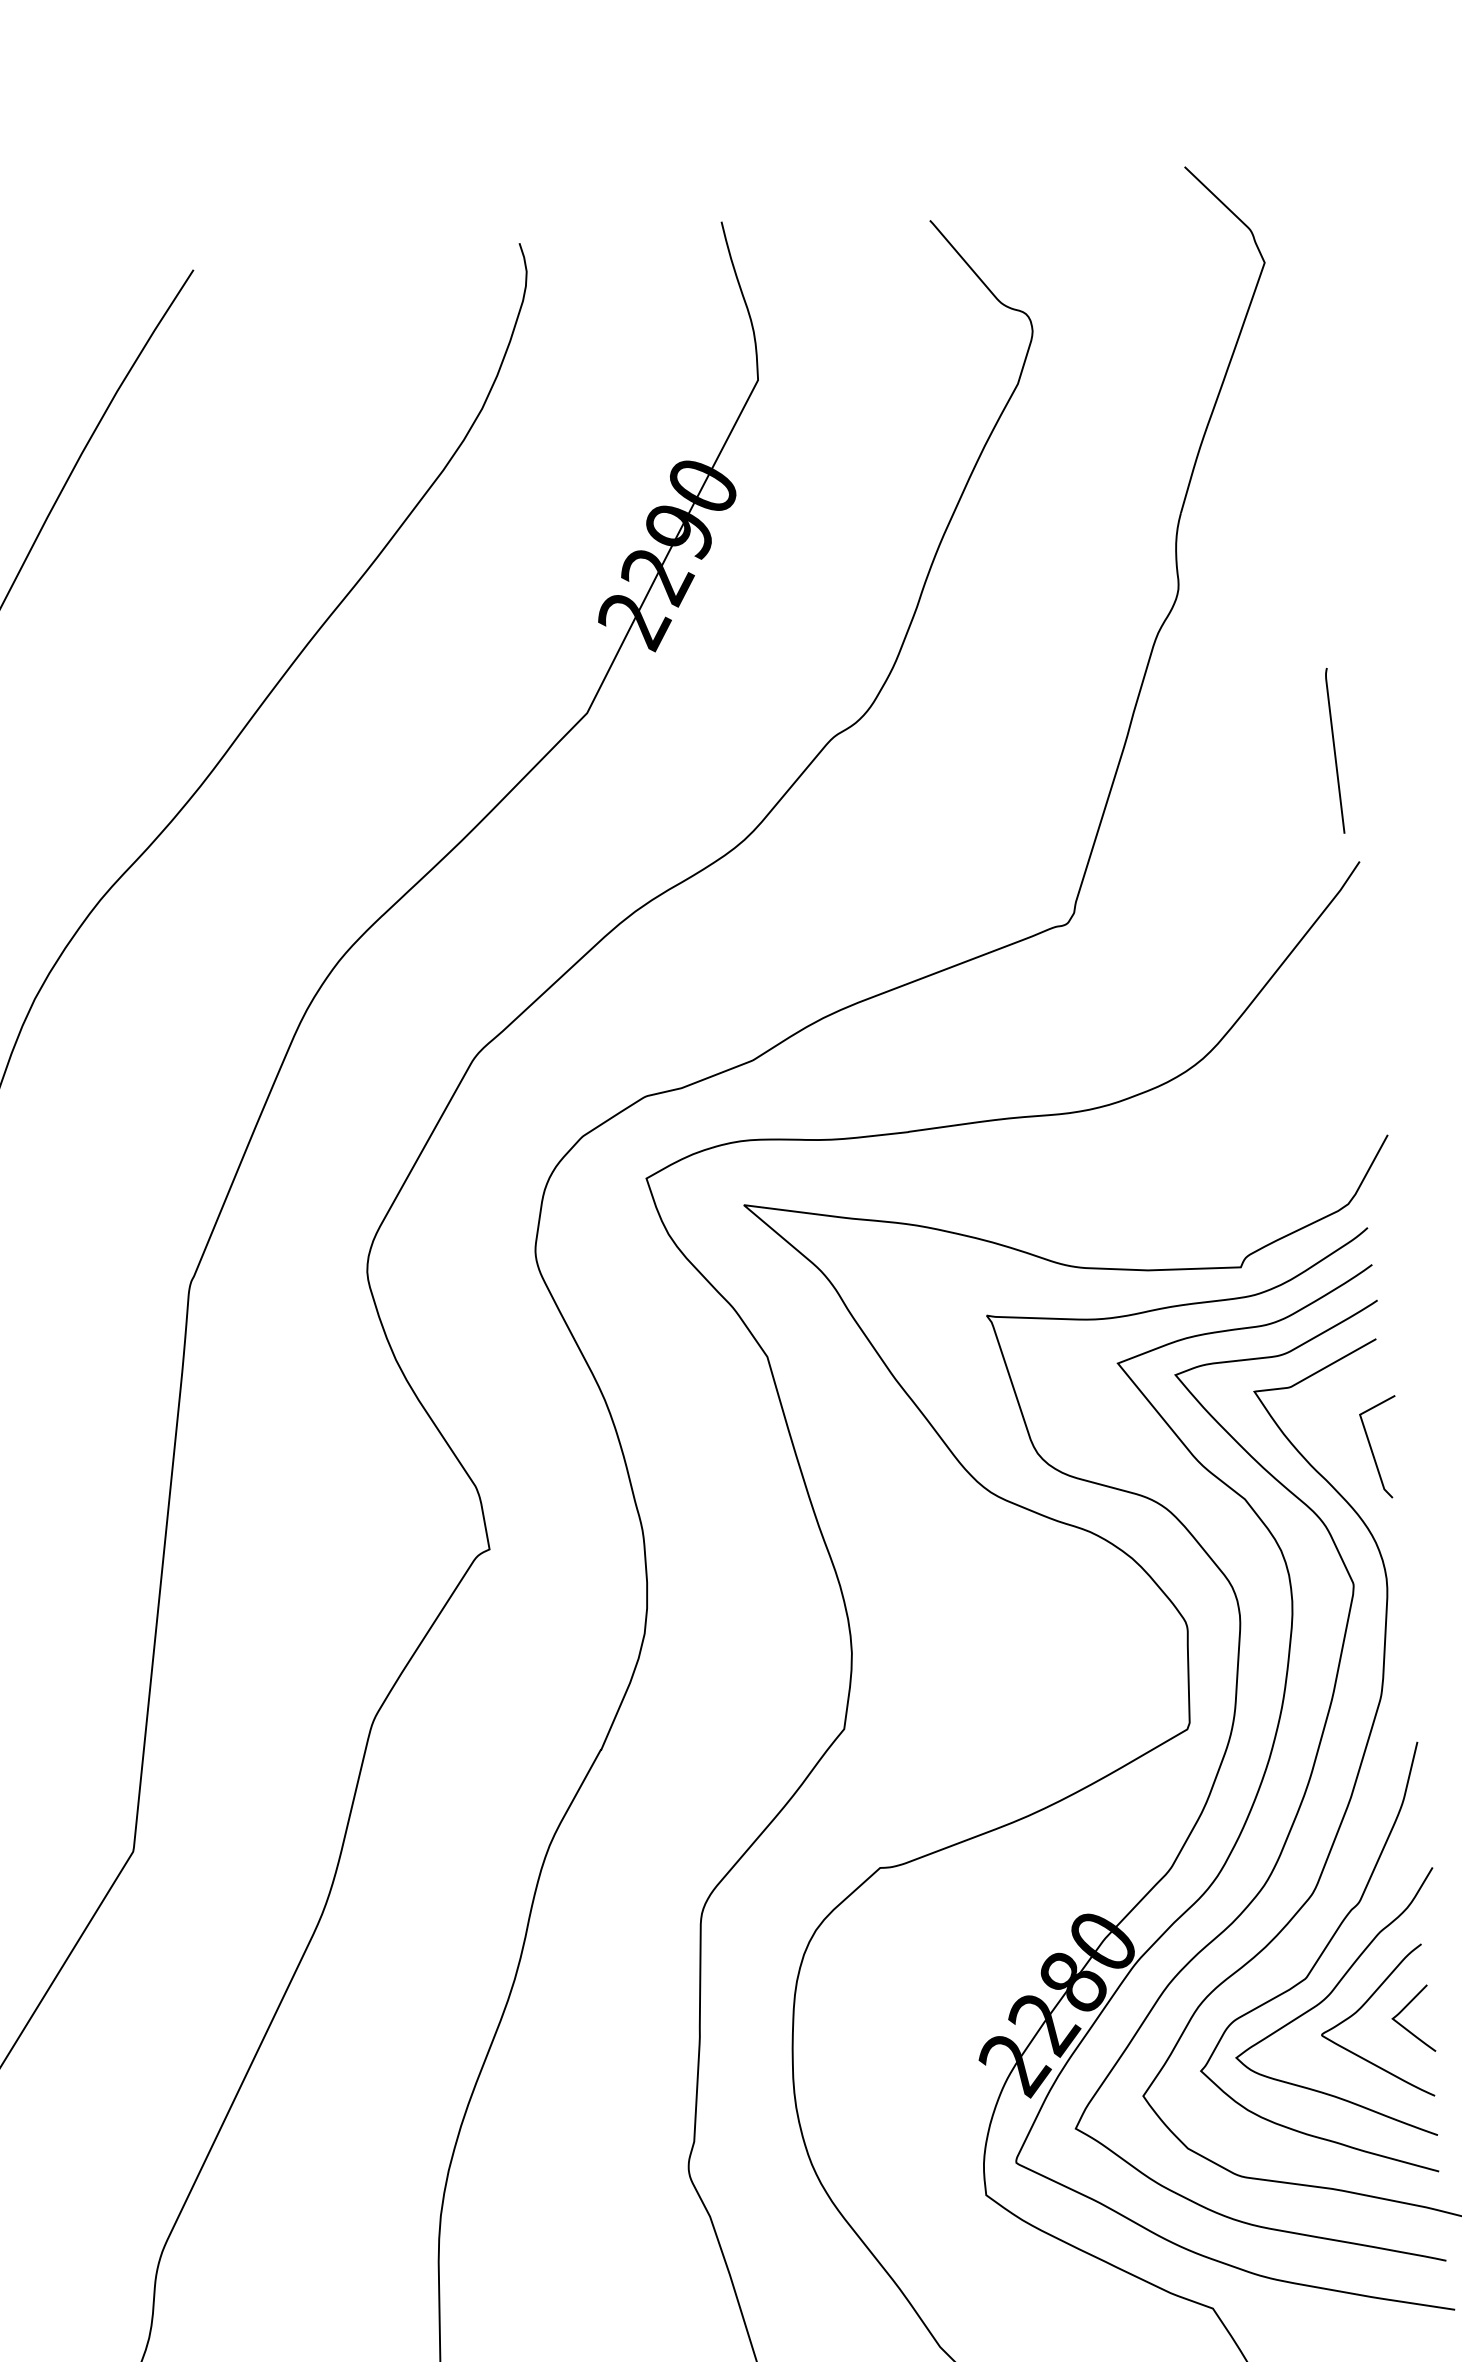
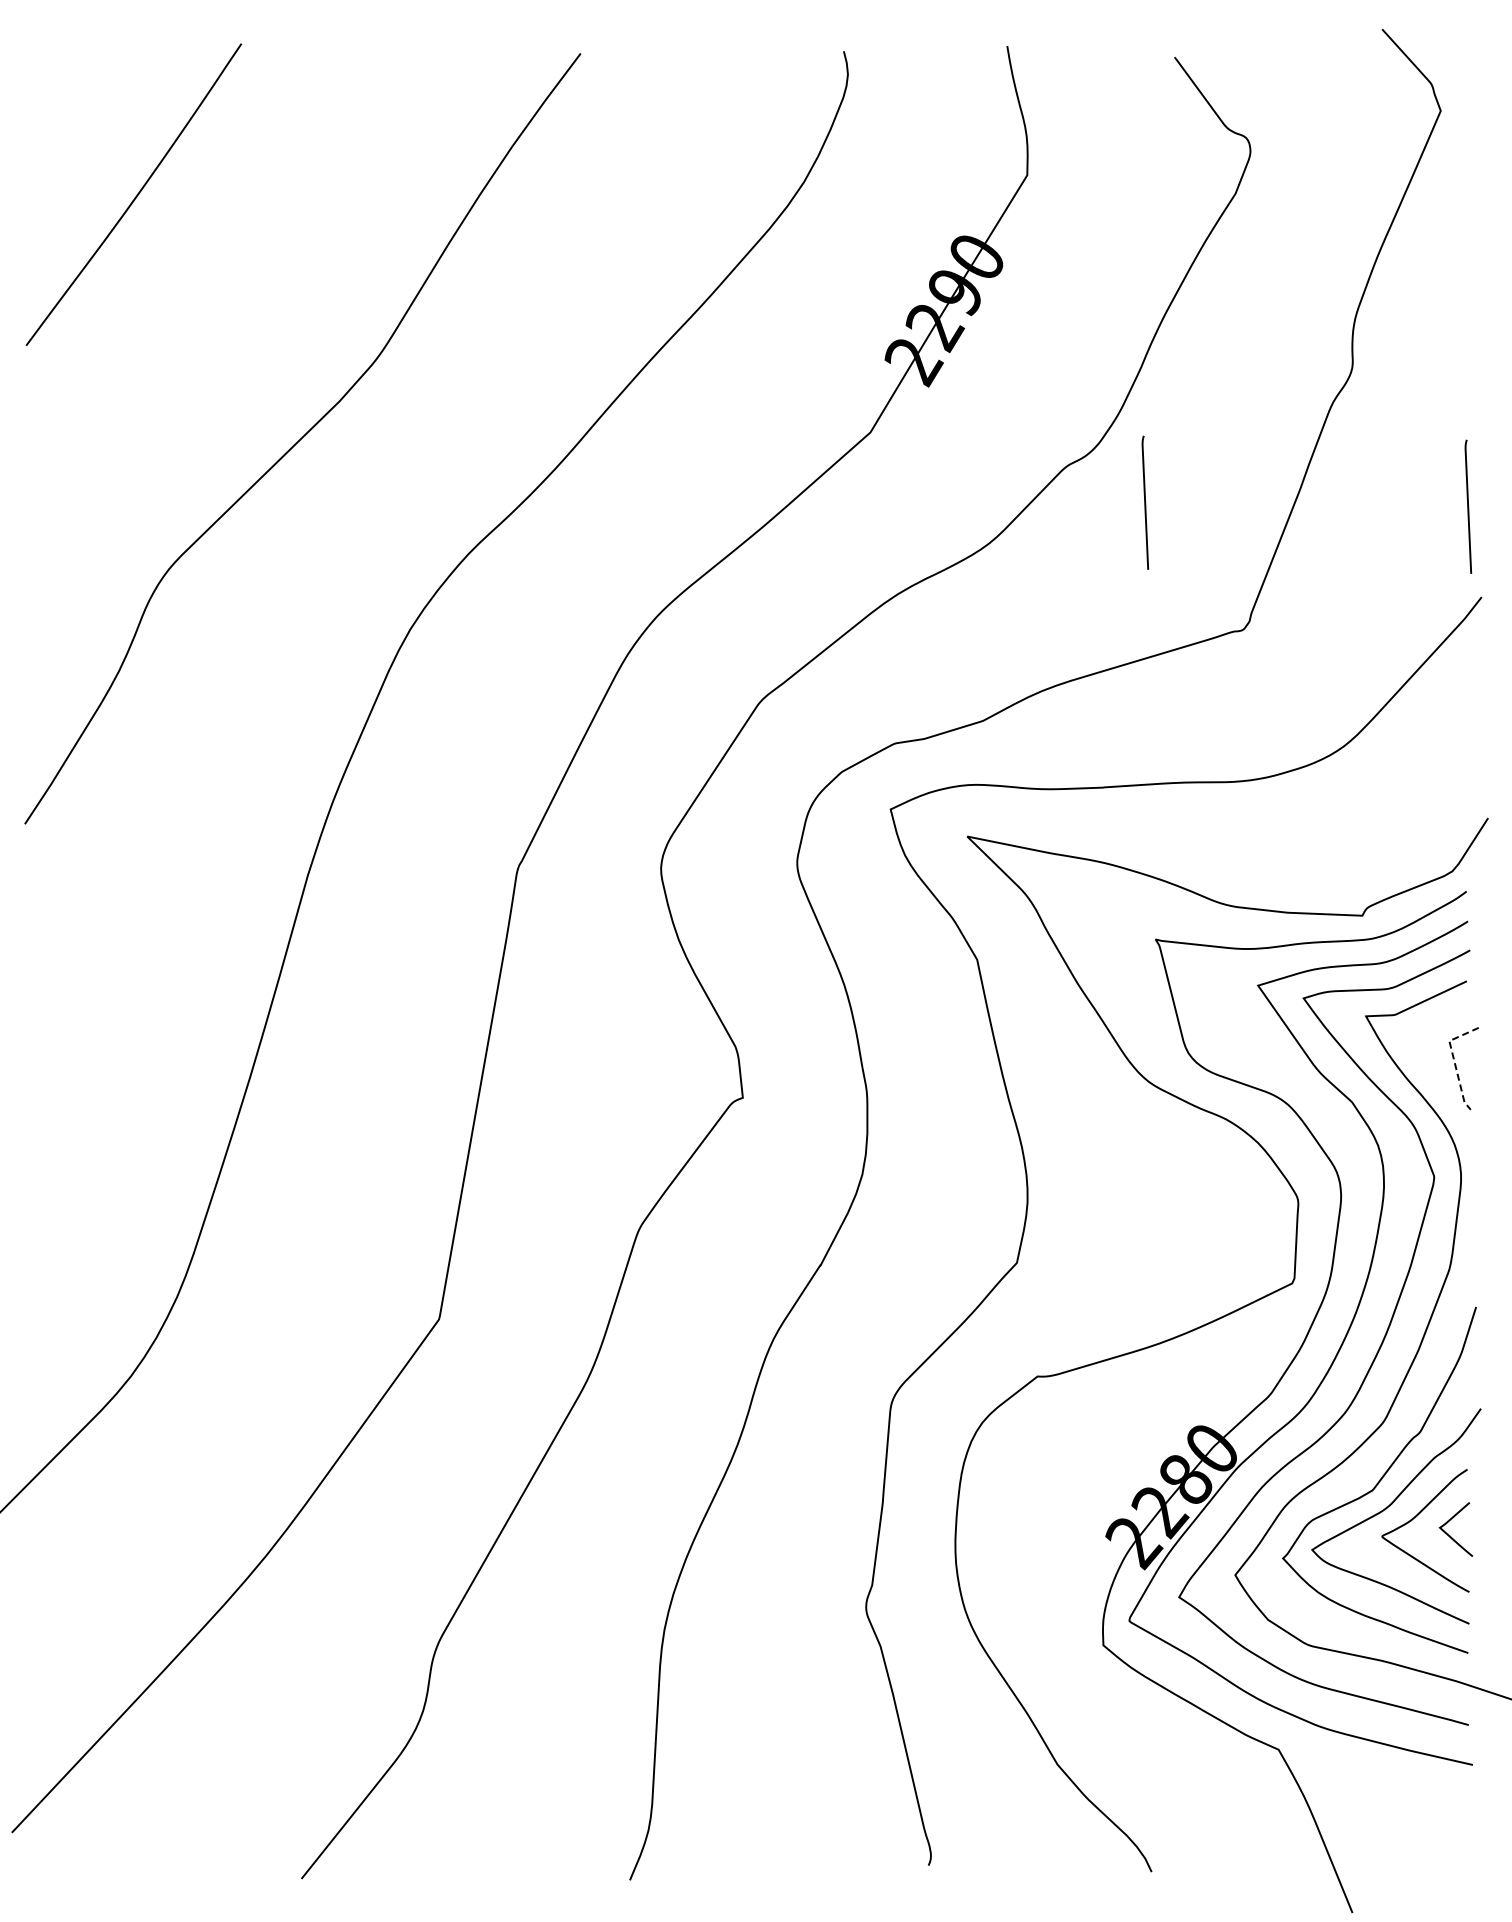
curve: (934, 774) -> (1145, 502), added
line: (1368, 1439) -> (1454, 1061), solid -> dashed

